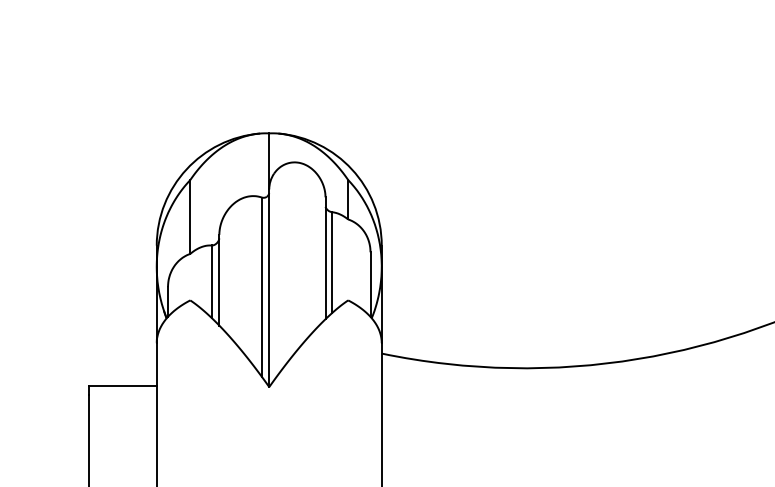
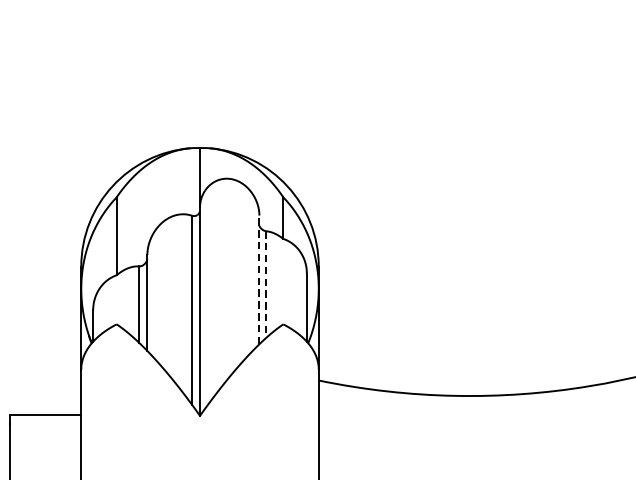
line: (325, 258) -> (259, 280), solid -> dashed
line: (331, 262) -> (265, 284), solid -> dashed

